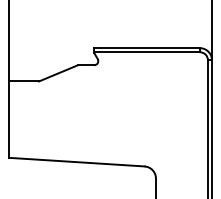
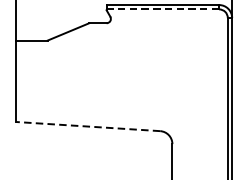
line: (147, 52) -> (163, 9), solid -> dashed
line: (76, 162) -> (87, 126), solid -> dashed

